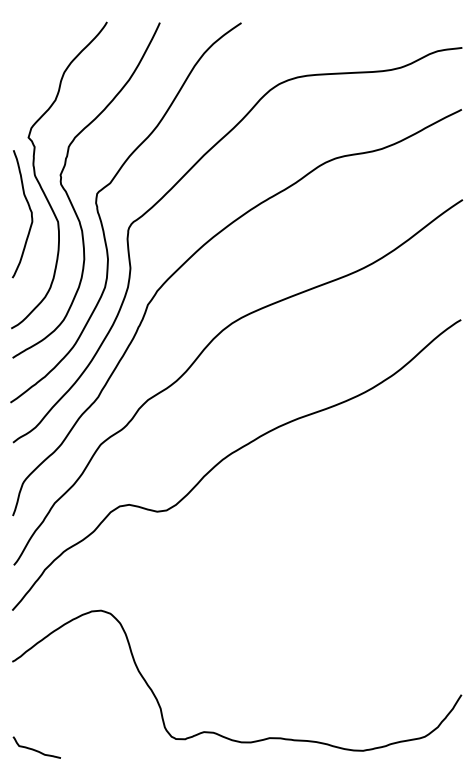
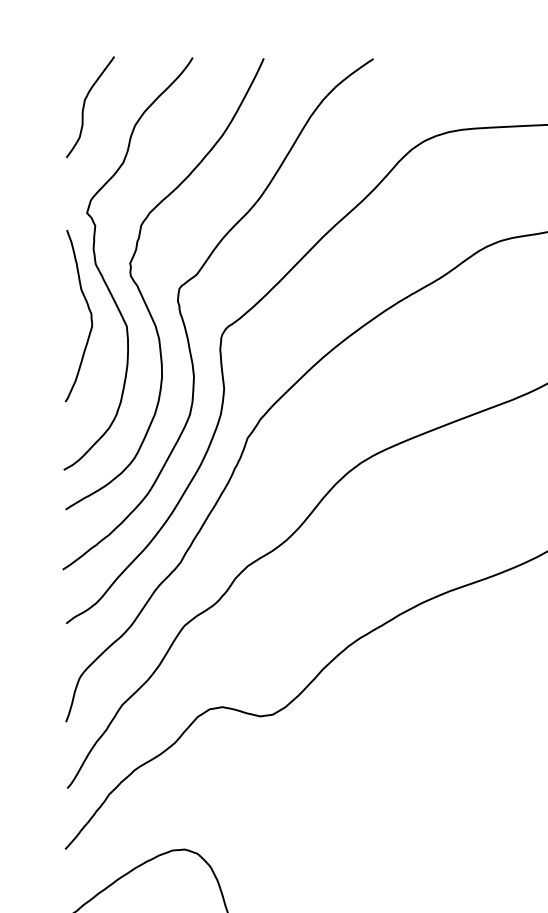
curve: (27, 57) -> (85, 105), added

